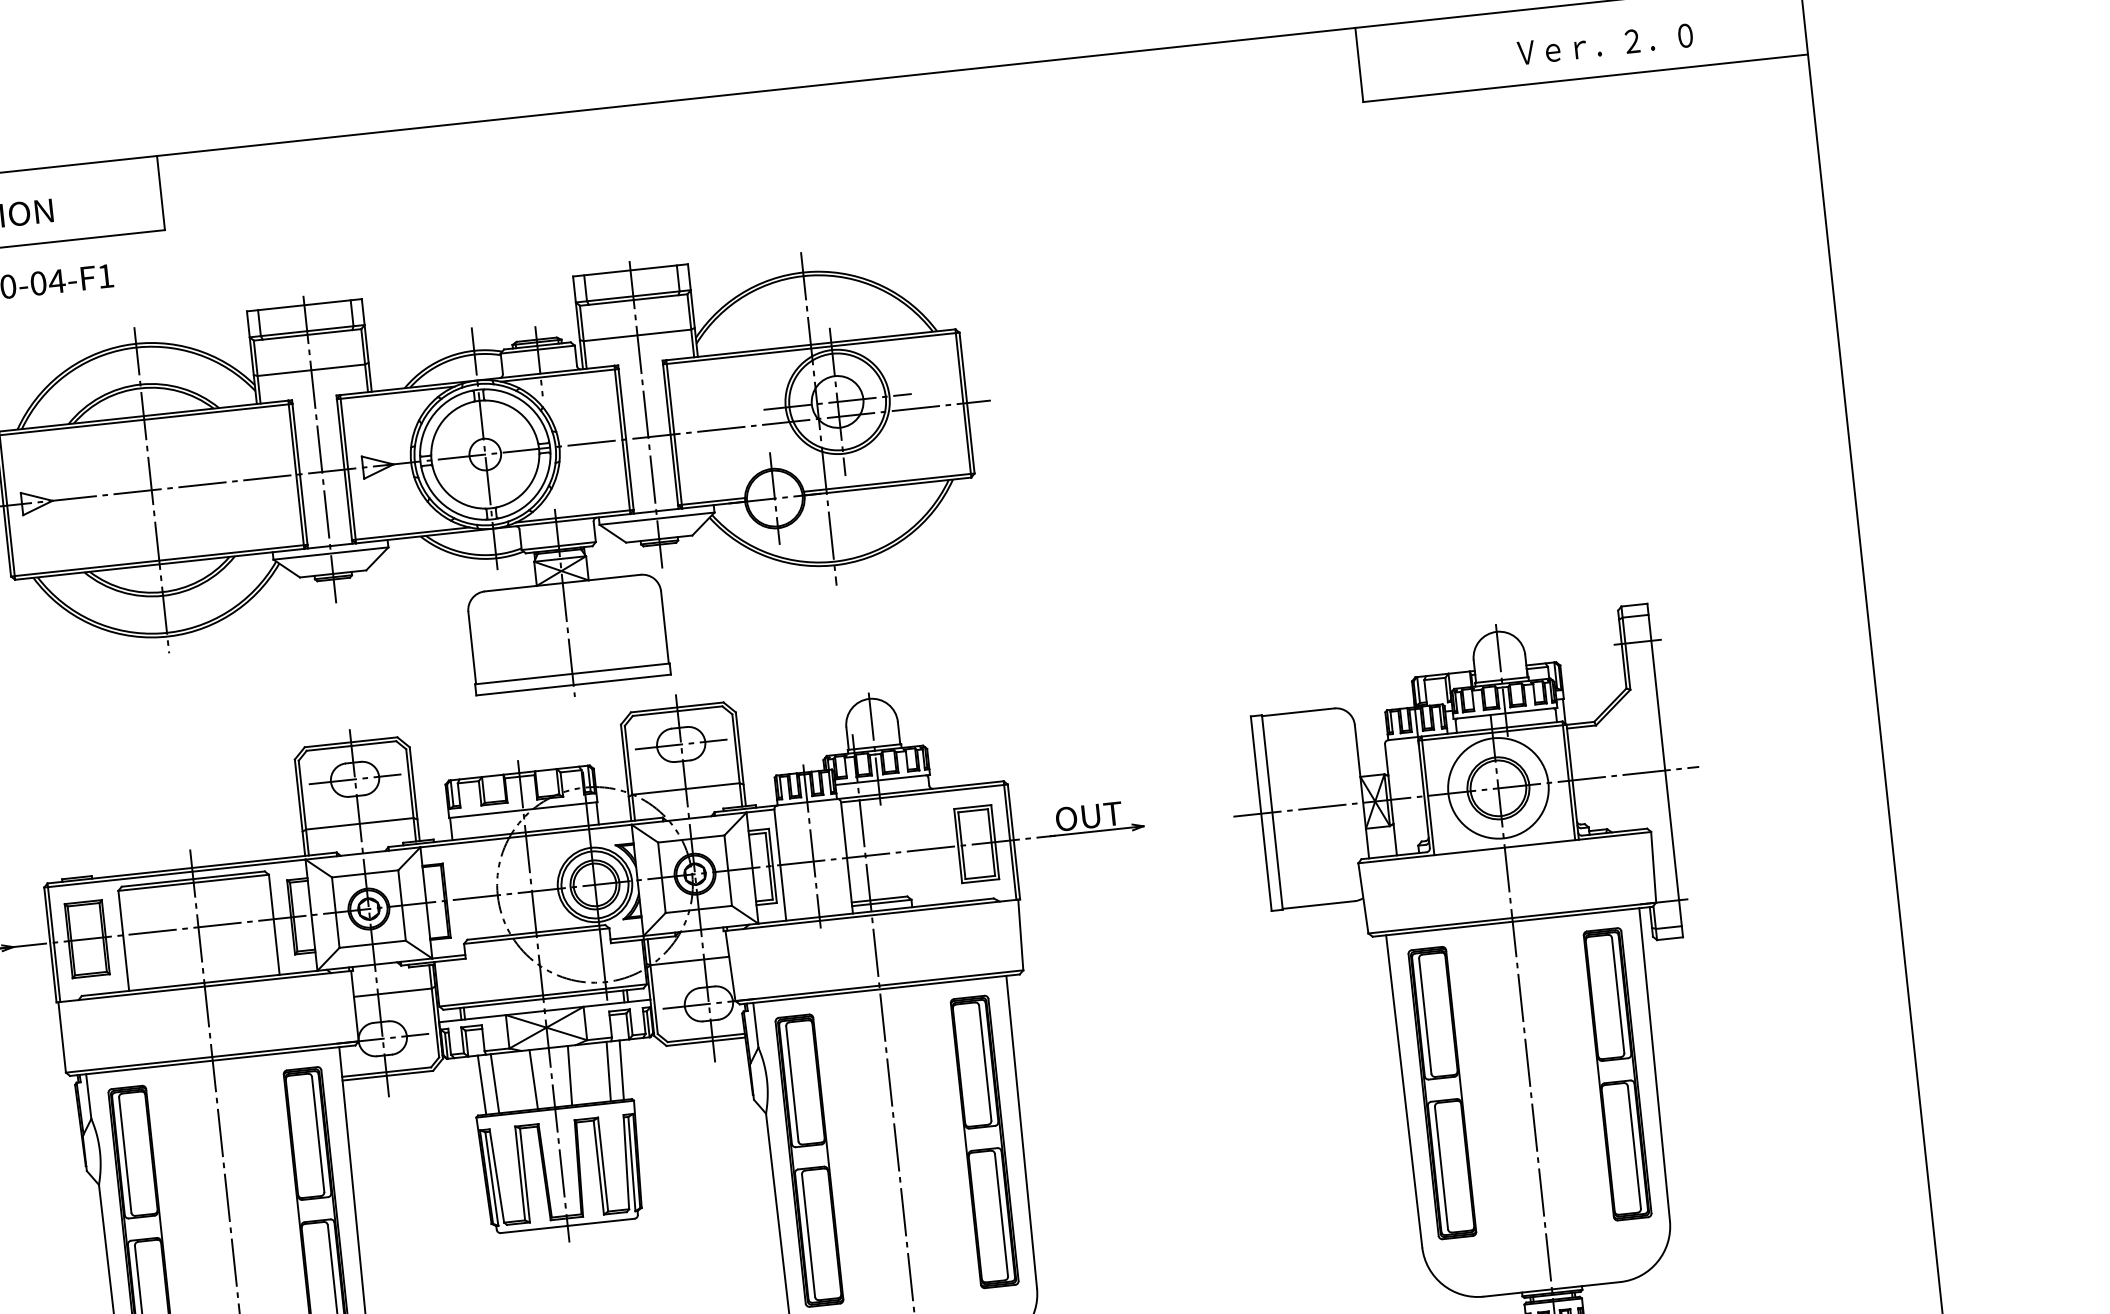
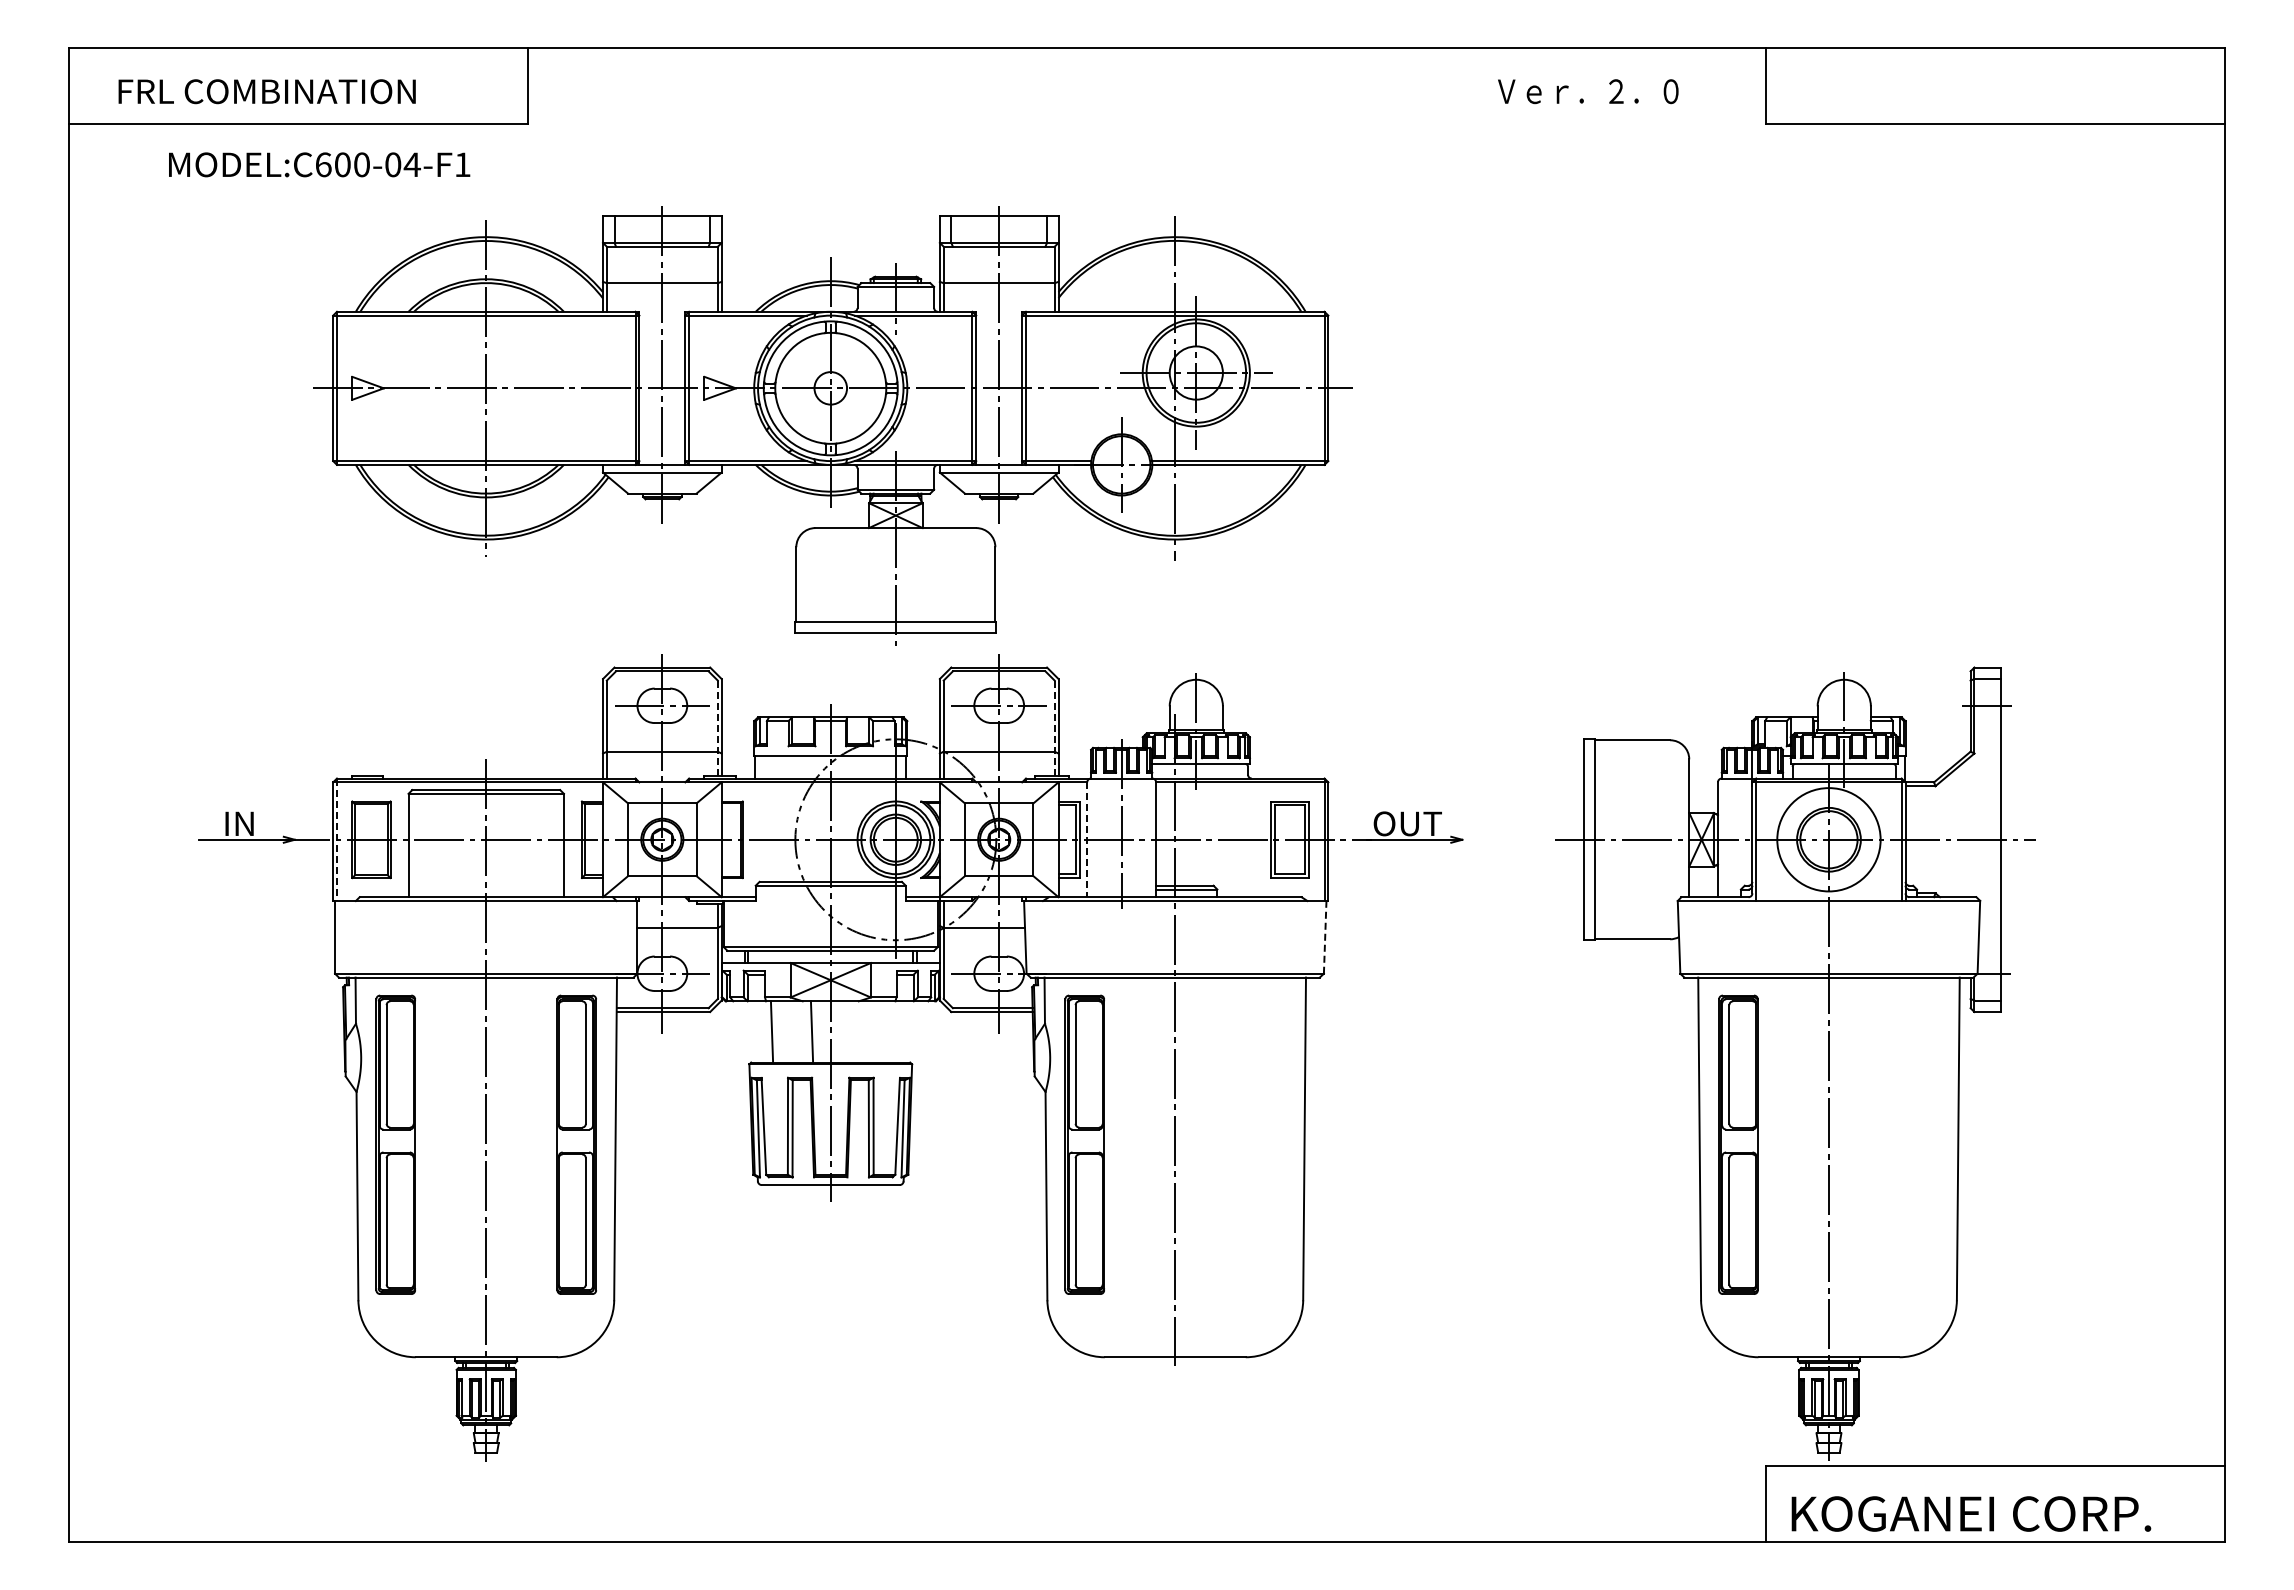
text: (1605, 44) -> (1588, 91), moved
line: (737, 760) -> (1054, 728), solid -> dashed
line: (410, 795) -> (717, 728), solid -> dashed
line: (780, 865) -> (1087, 840), solid -> dashed
line: (1021, 934) -> (1325, 936), solid -> dashed
line: (54, 943) -> (337, 840), solid -> dashed
line: (621, 1069) -> (902, 1031), removed
line: (608, 1071) -> (889, 1031), removed
part: (1617, 1074) -> (1919, 1144), removed
line: (569, 1075) -> (849, 1031), removed
line: (481, 1084) -> (758, 1031), removed
part: (984, 1141) -> (1265, 1144), removed

